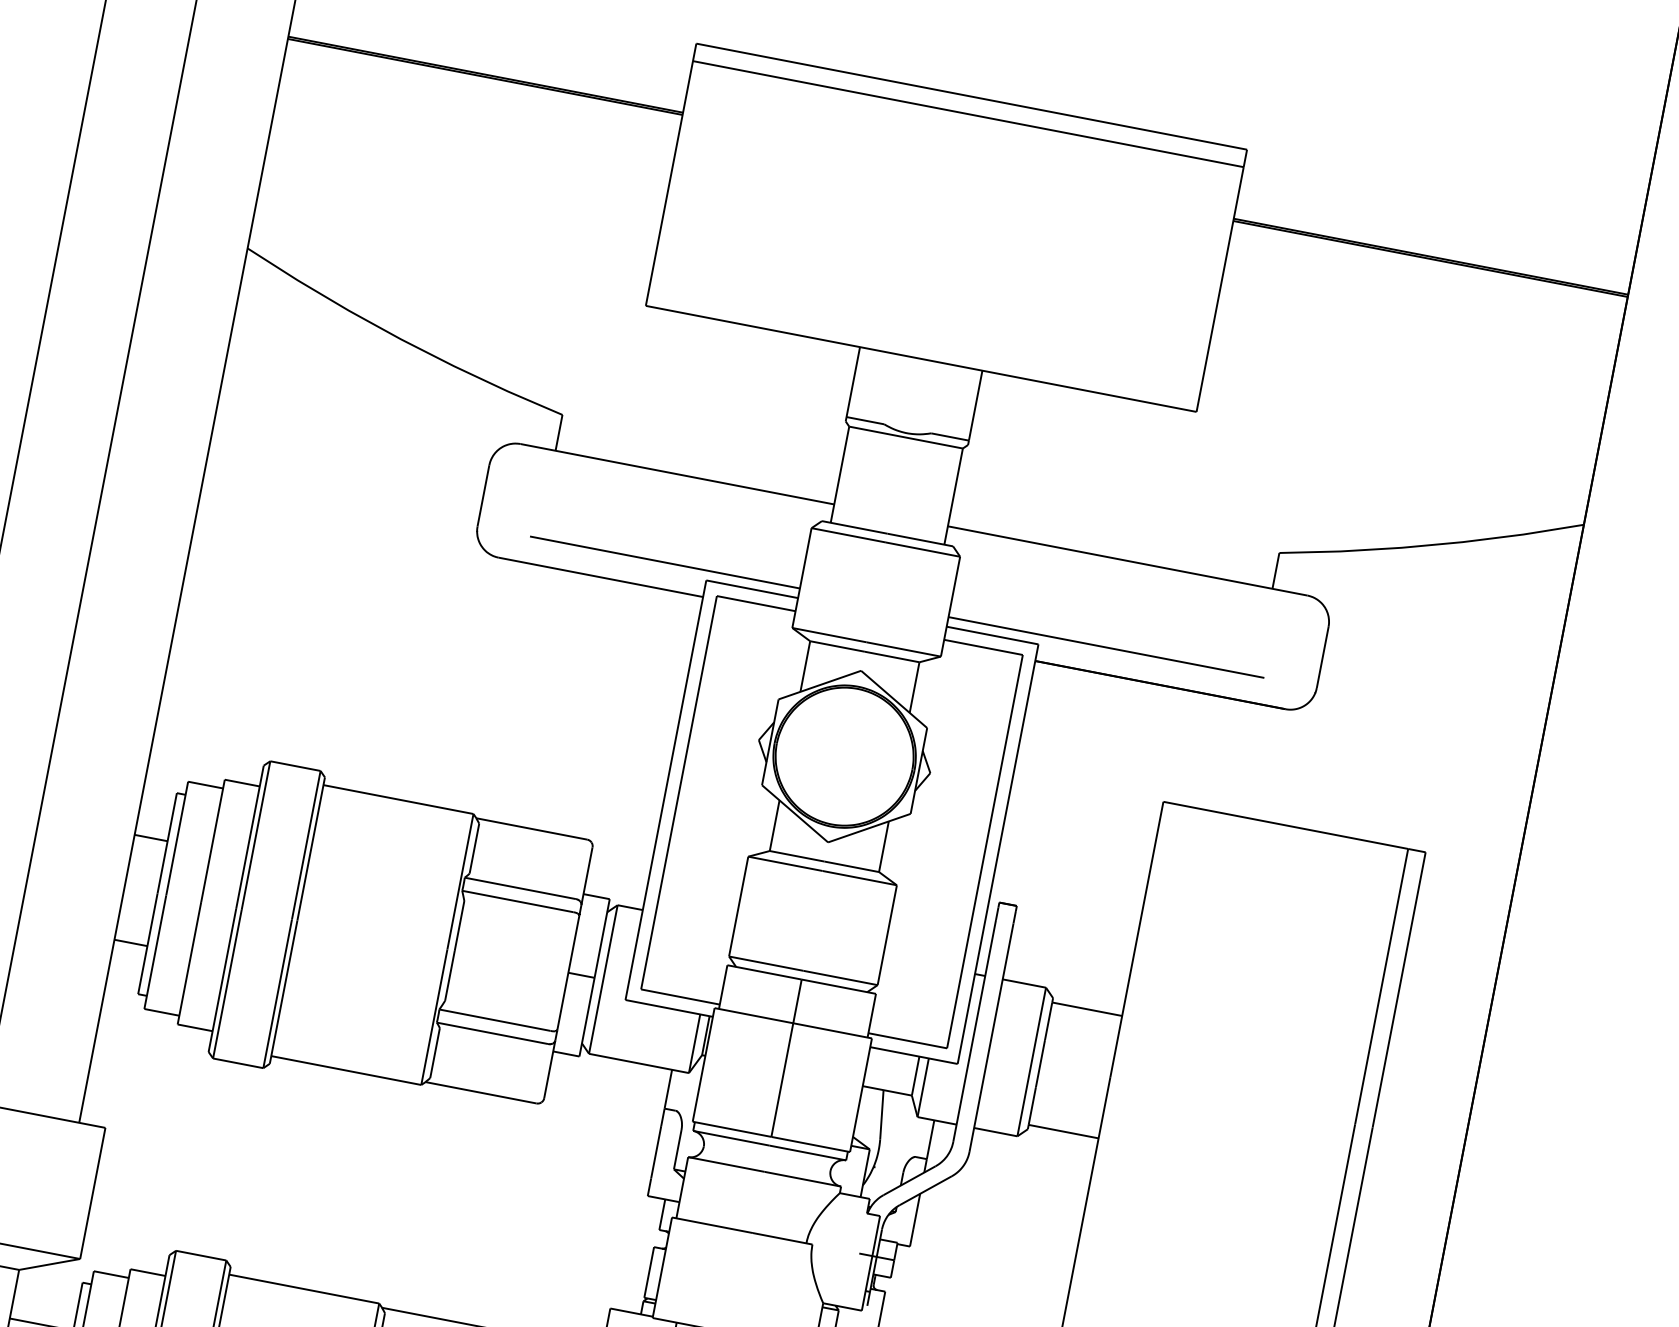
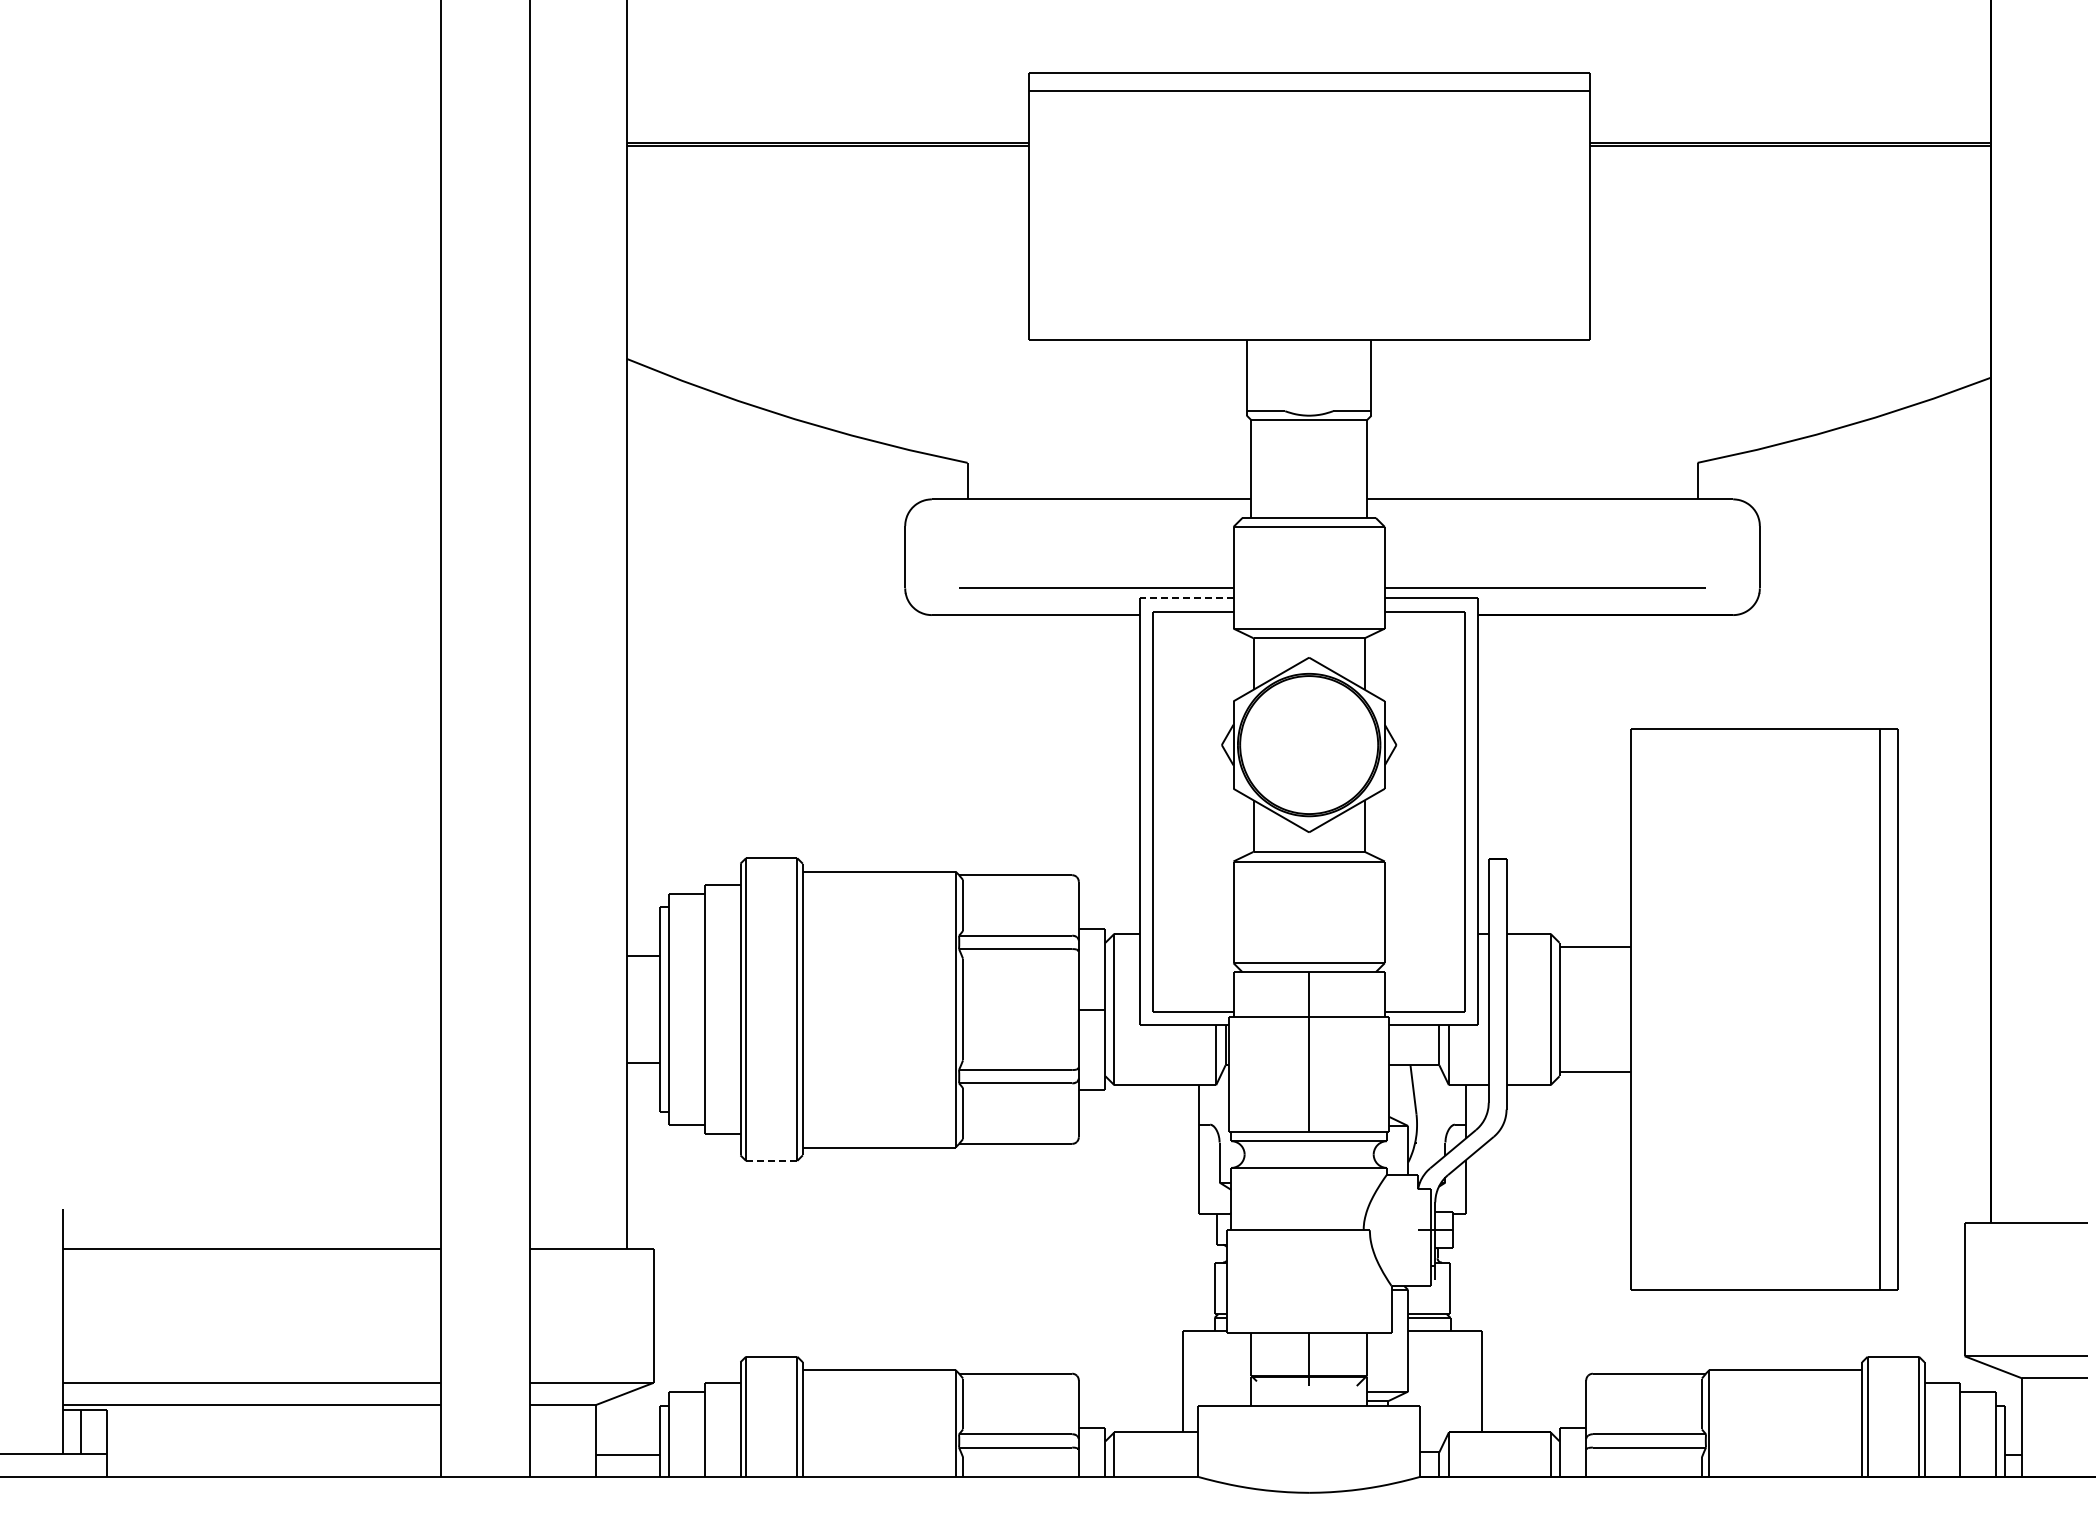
line: (751, 589) -> (1186, 598), solid -> dashed
line: (238, 1062) -> (771, 1160), solid -> dashed

